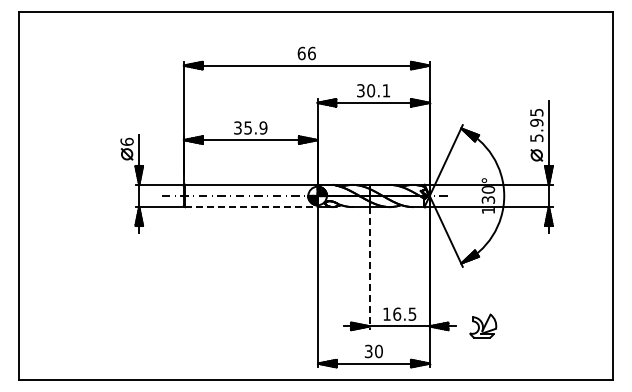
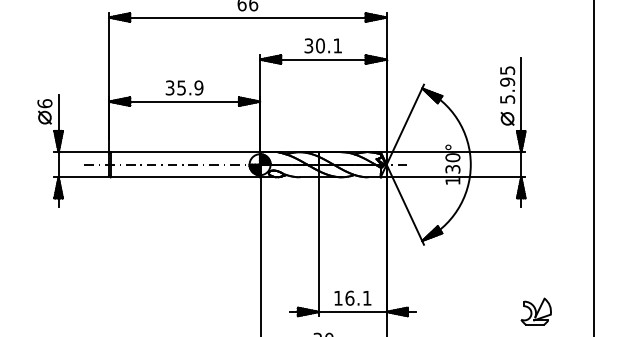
line: (252, 207) -> (186, 177), dashed -> solid
line: (369, 269) -> (318, 247), dashed -> solid
text: (412, 313) -> (367, 297), 16.5 -> 16.1
part: (483, 325) -> (536, 310), moved

